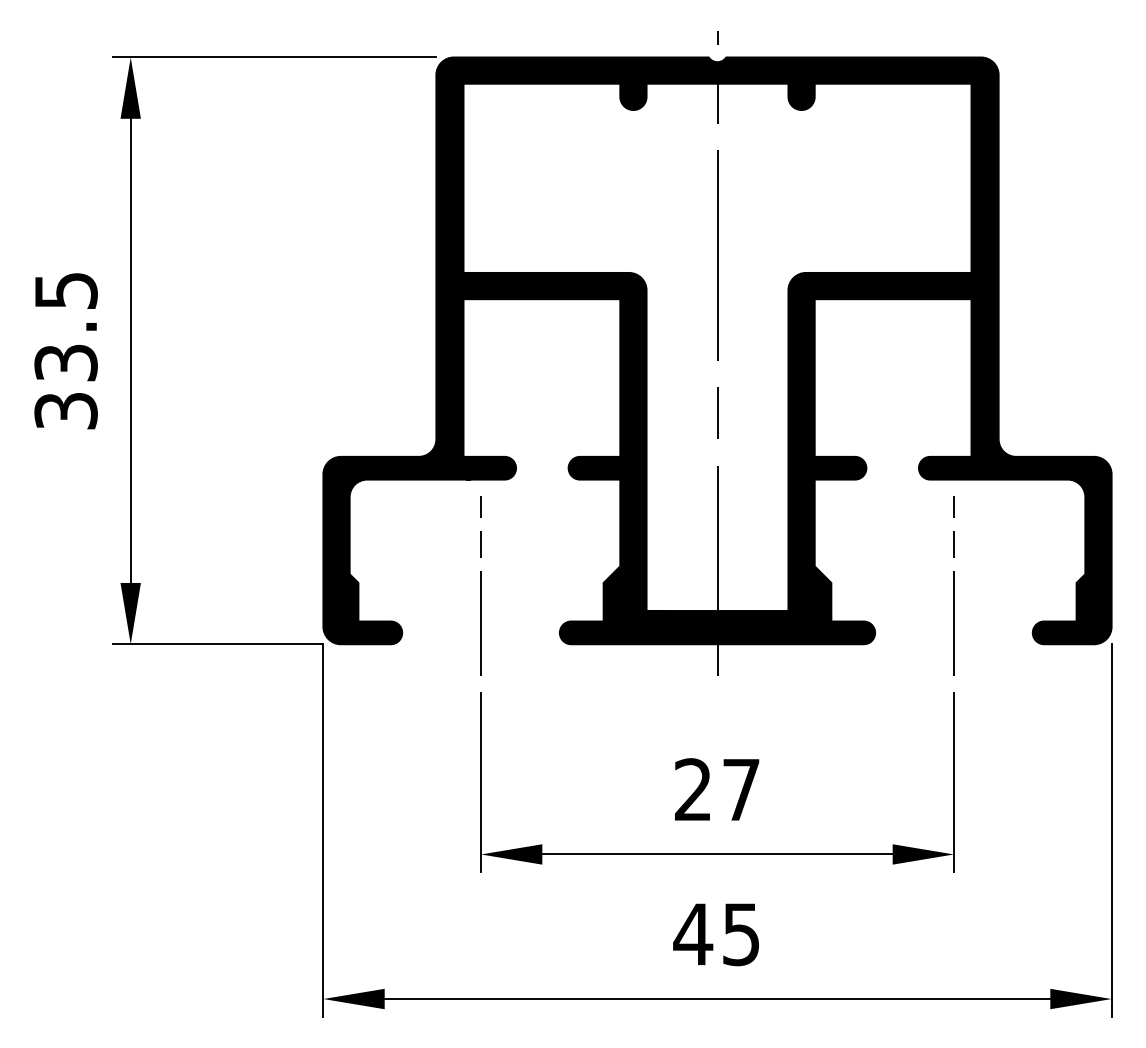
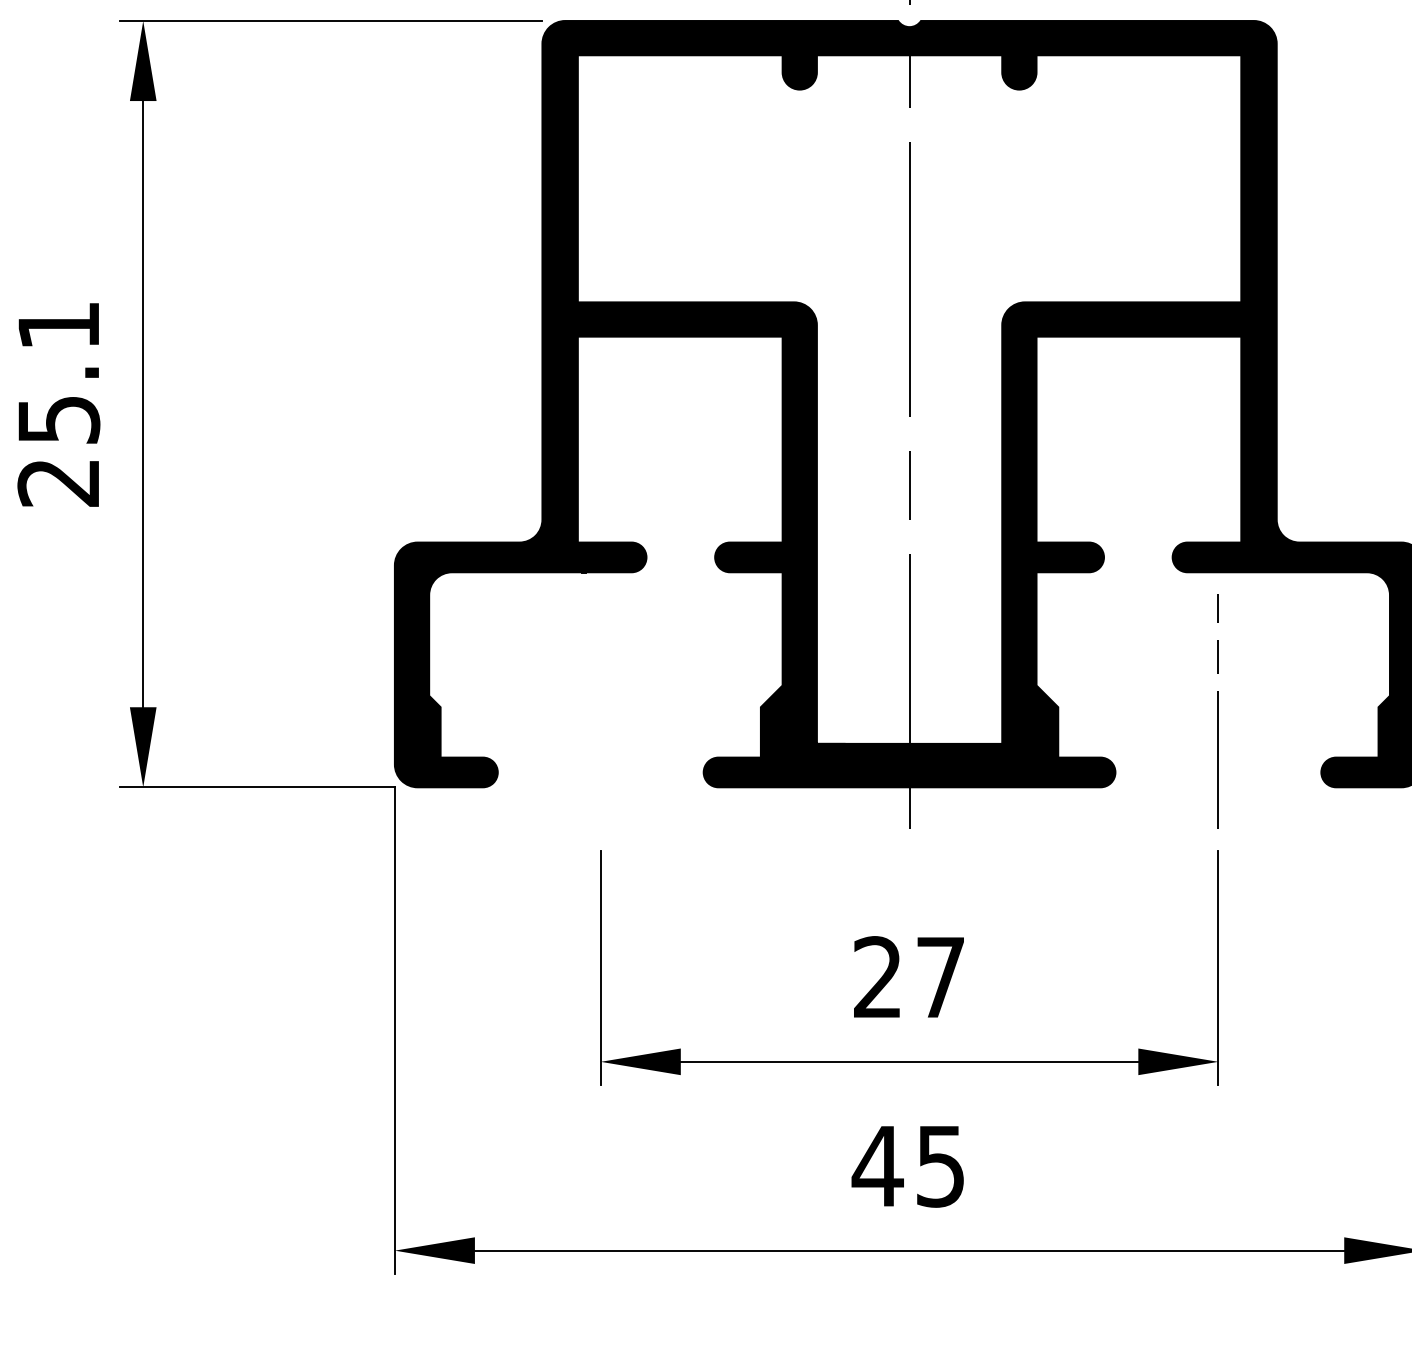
text: (65, 351) -> (58, 404), 33.5 -> 25.1
line: (480, 585) -> (600, 710), removed

